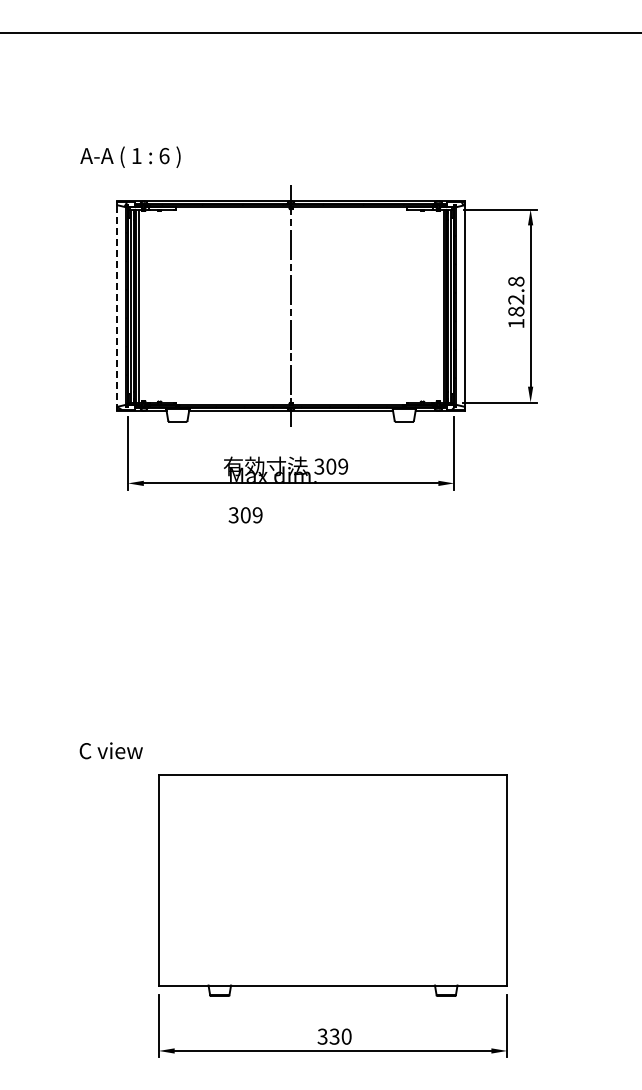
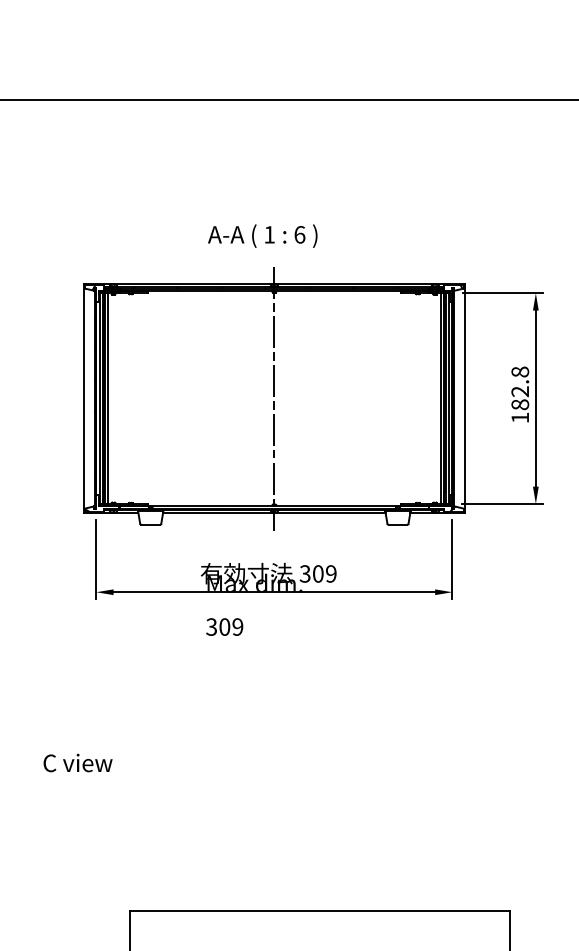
text: (130, 156) -> (262, 235), moved
line: (116, 305) -> (83, 398), dashed -> solid
text: (110, 750) -> (77, 762), moved

